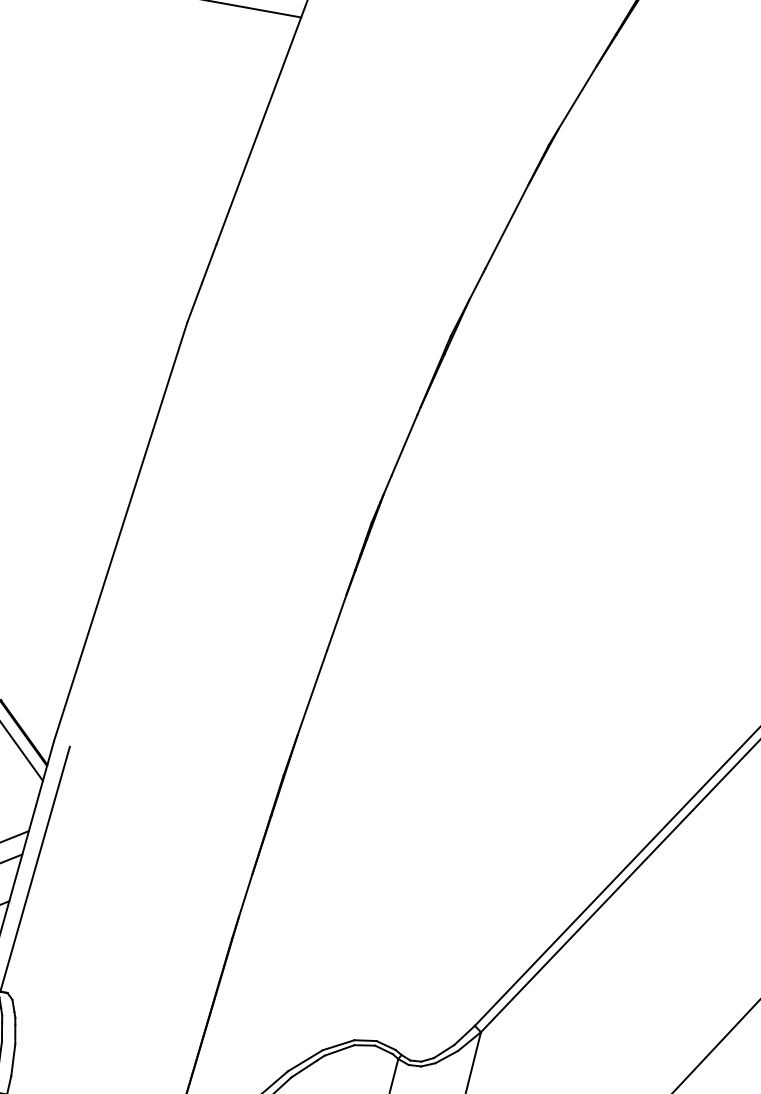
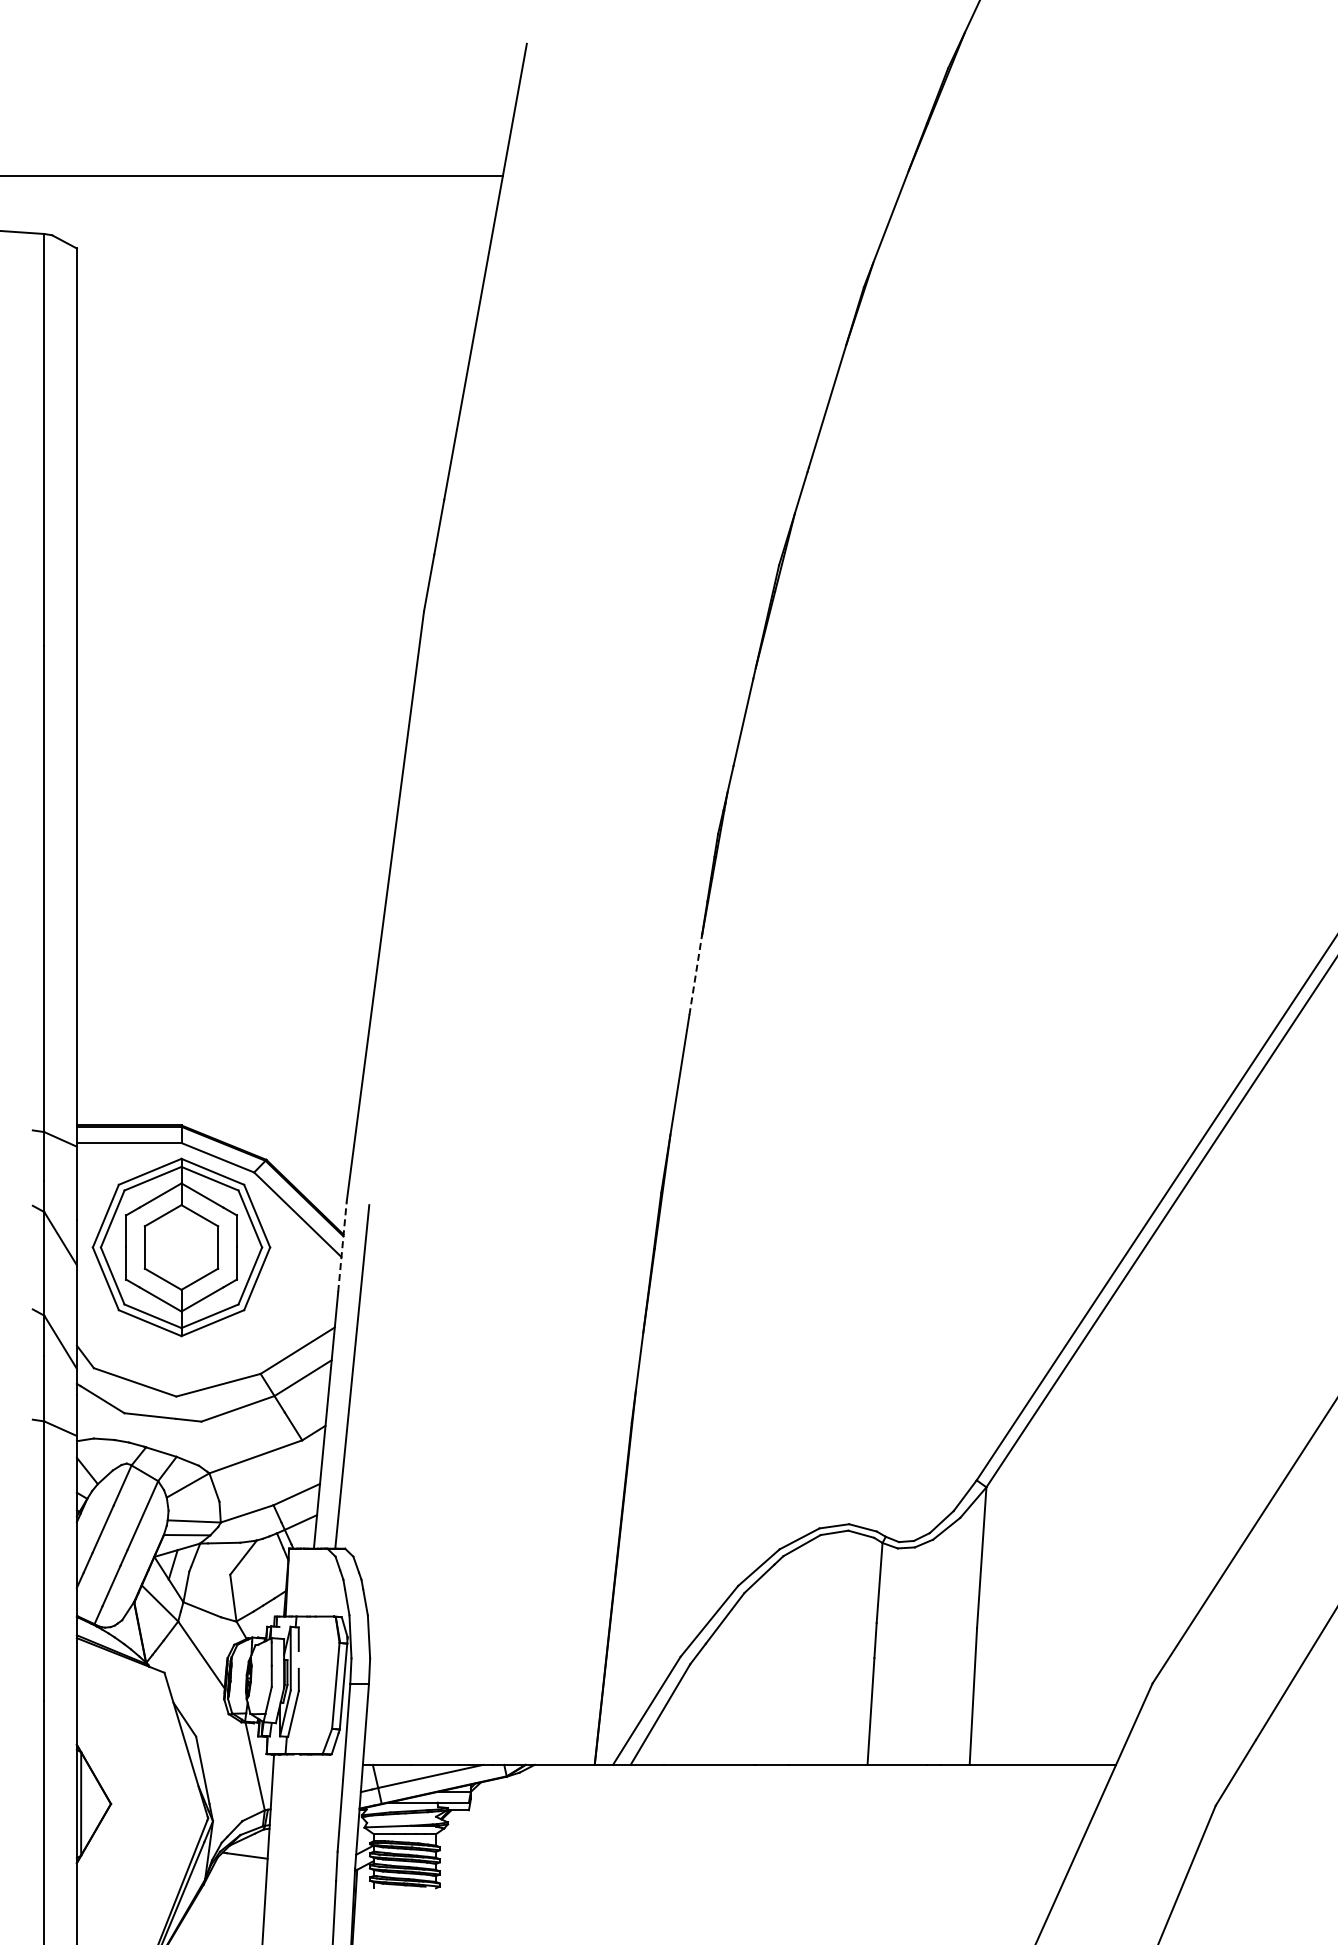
line: (336, 621) -> (695, 974), solid -> dashed
line: (45, 773) -> (342, 1246), solid -> dashed

